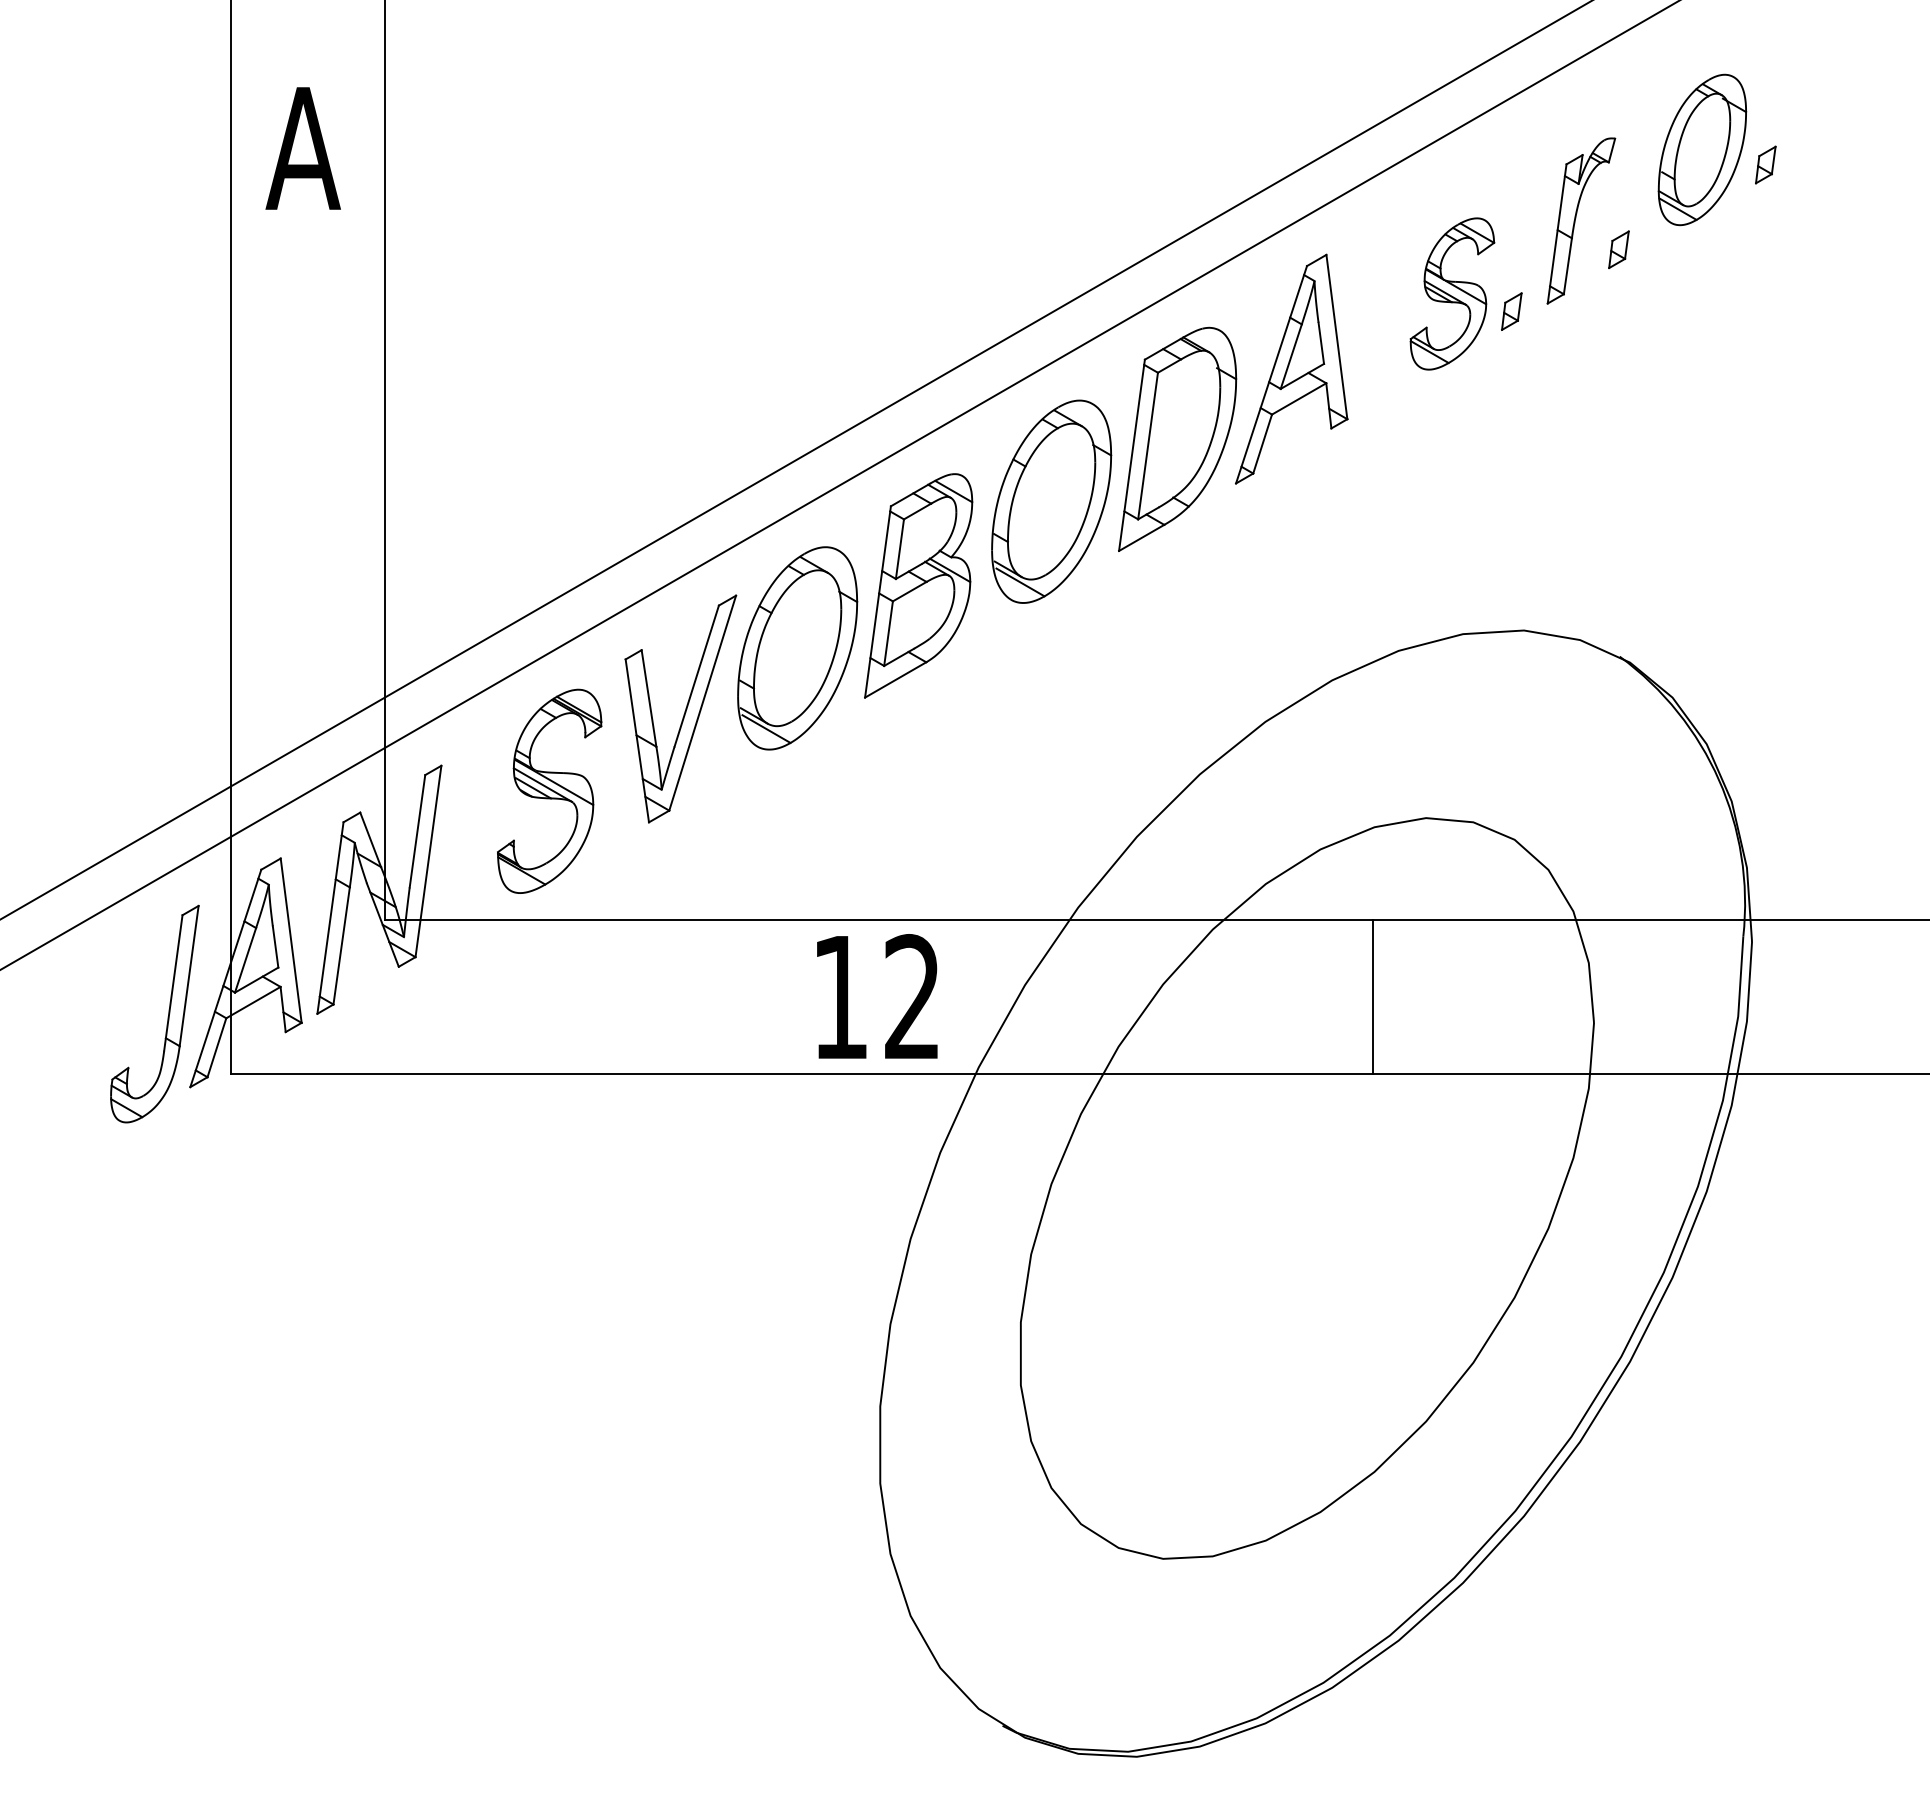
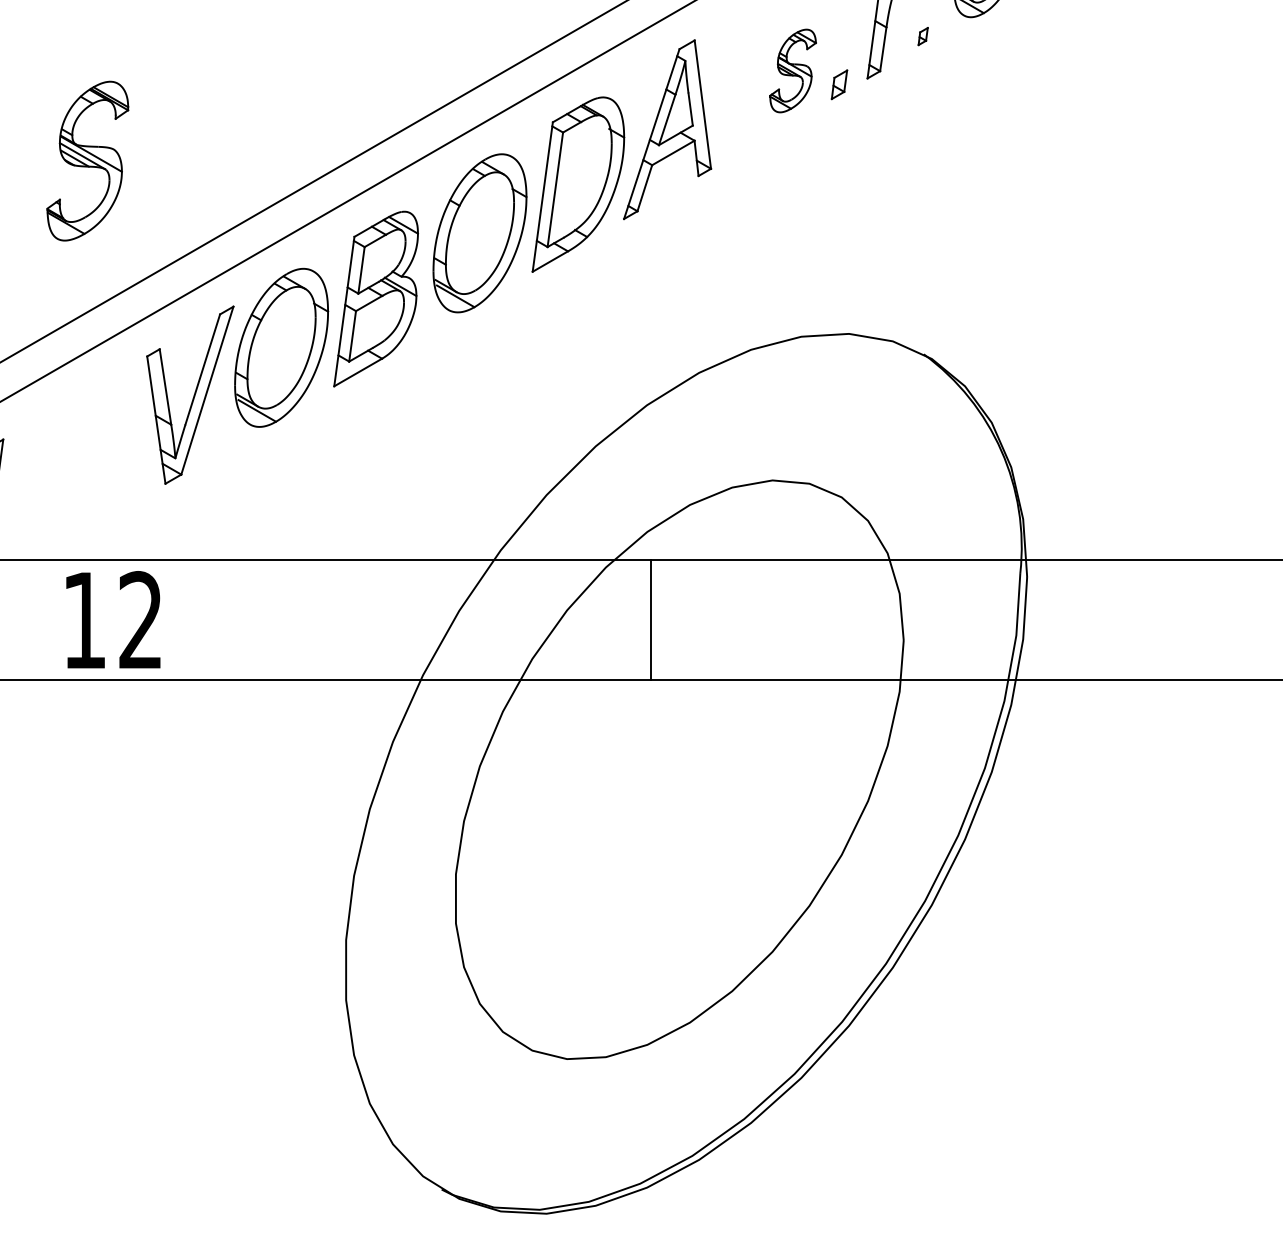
part: (1618, 249) -> (922, 36), size x0.6
part: (1452, 293) -> (793, 70), size x0.7
part: (549, 790) -> (87, 160), moved
text: (877, 996) -> (113, 619), moved
line: (1373, 996) -> (651, 619), moved

